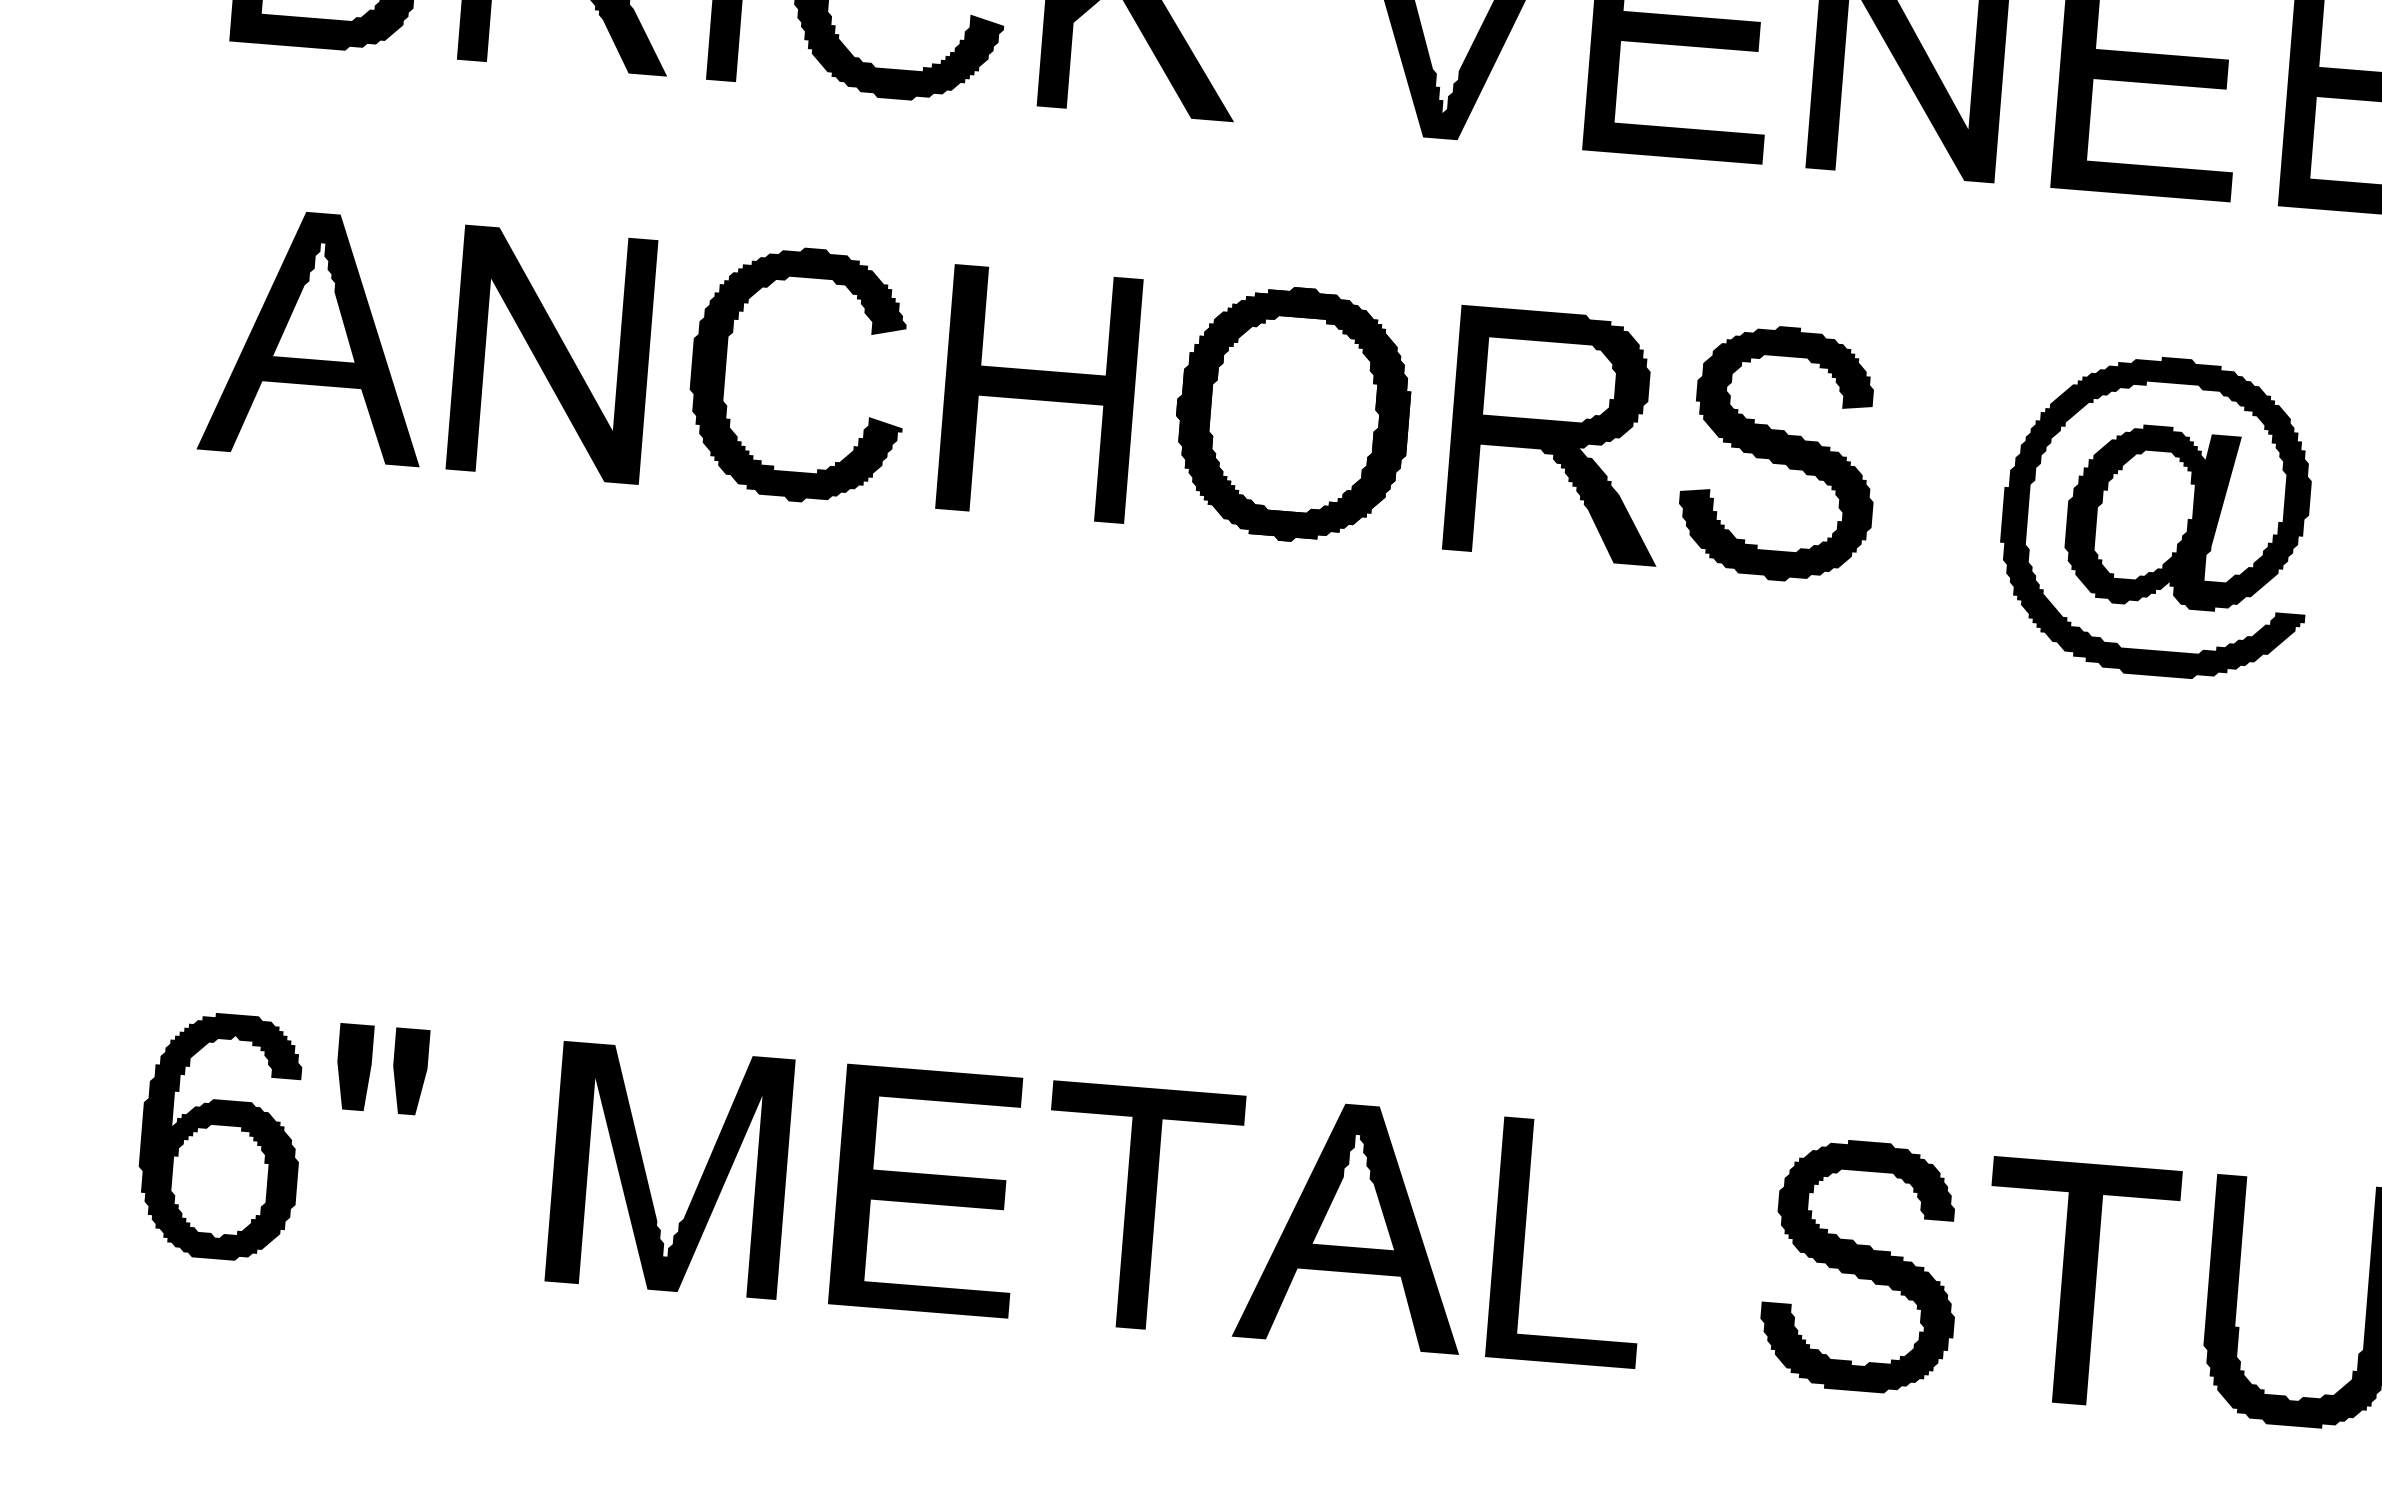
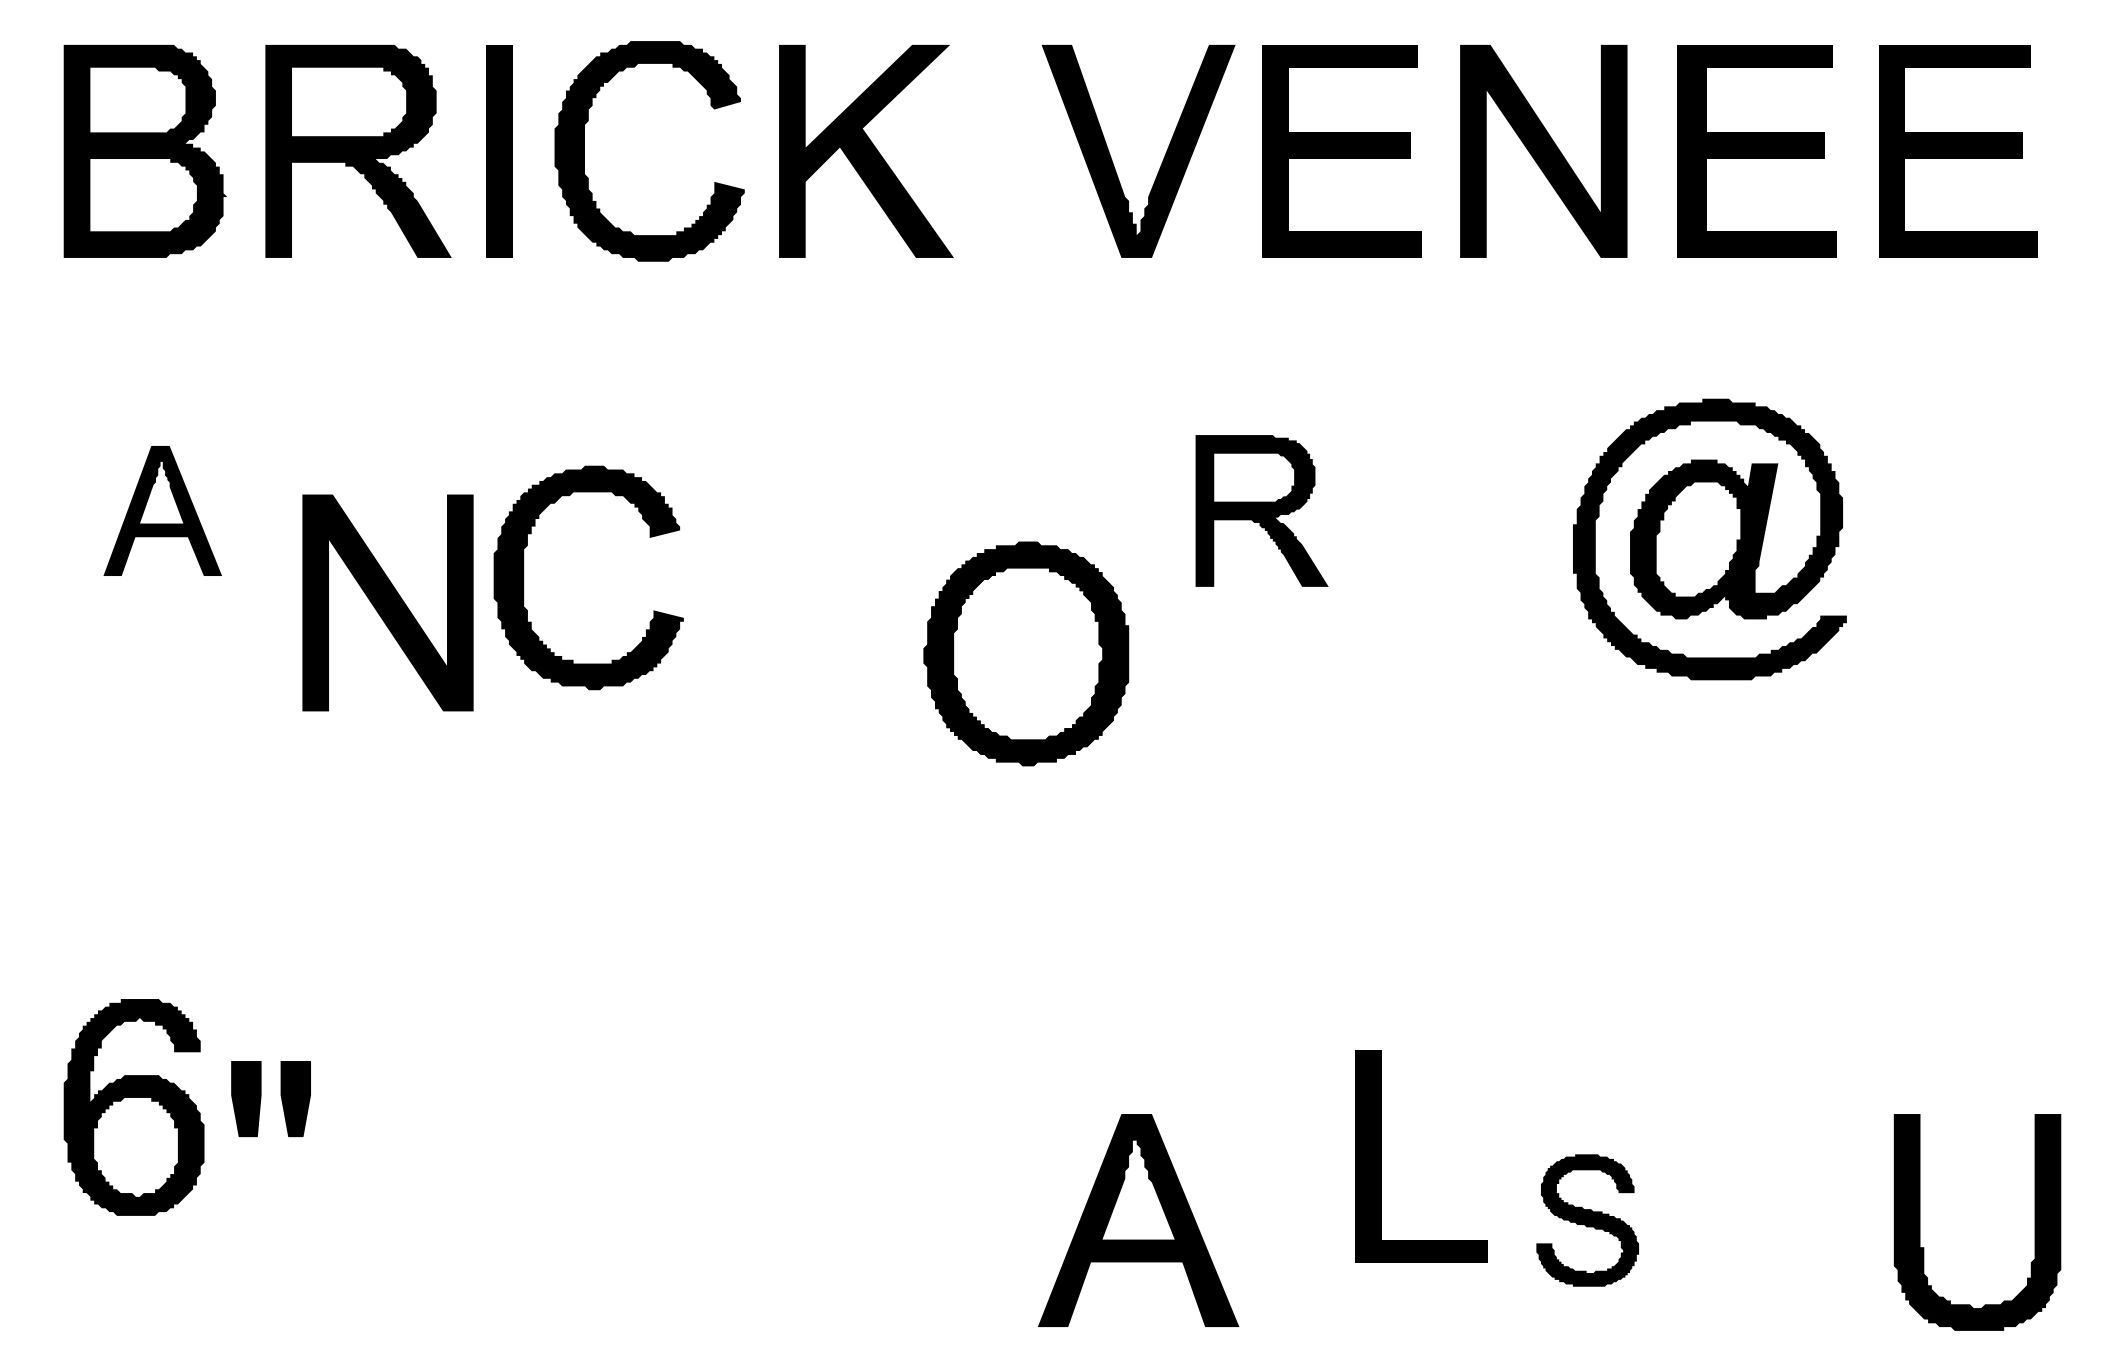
part: (317, 335) -> (162, 510), size x0.6
part: (551, 354) -> (387, 602), moved
part: (726, 368) -> (524, 577), moved
fill: (1039, 393) -> (801, 510), removed
part: (1293, 413) -> (1026, 653), moved
part: (1558, 435) -> (1261, 510), size x0.7
fill: (1779, 453) -> (1457, 510), removed
part: (2157, 516) -> (1709, 539), moved
part: (371, 1069) -> (261, 1099), moved
part: (220, 1136) -> (133, 1107), moved
fill: (669, 1170) -> (531, 1220), removed
fill: (927, 1191) -> (759, 1220), removed
fill: (1139, 1208) -> (947, 1220), removed
part: (1524, 1239) -> (1381, 1156), moved
part: (1861, 1266) -> (1587, 1220), size x0.6
fill: (2078, 1283) -> (1779, 1220), removed

